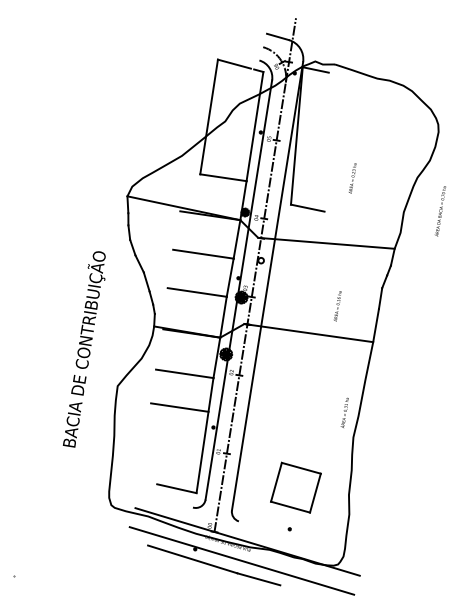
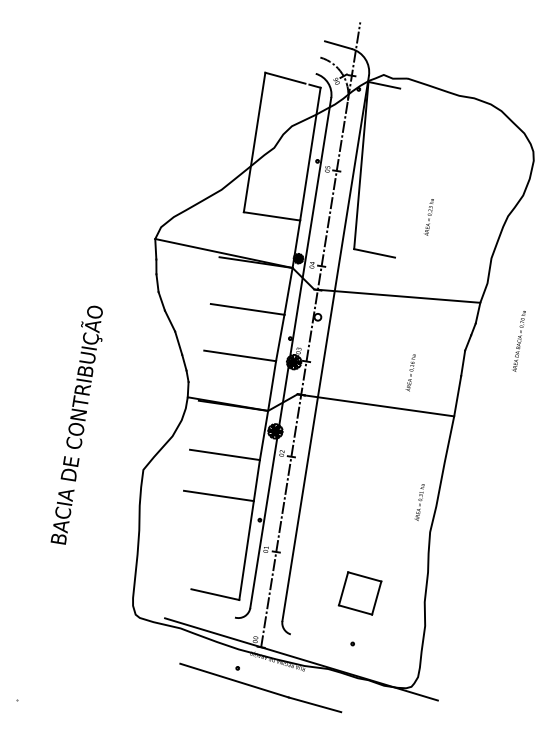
text: (440, 211) -> (518, 341), moved
text: (84, 348) -> (76, 424), moved
part: (295, 487) -> (359, 593), size x0.7
line: (241, 560) -> (294, 682), removed

